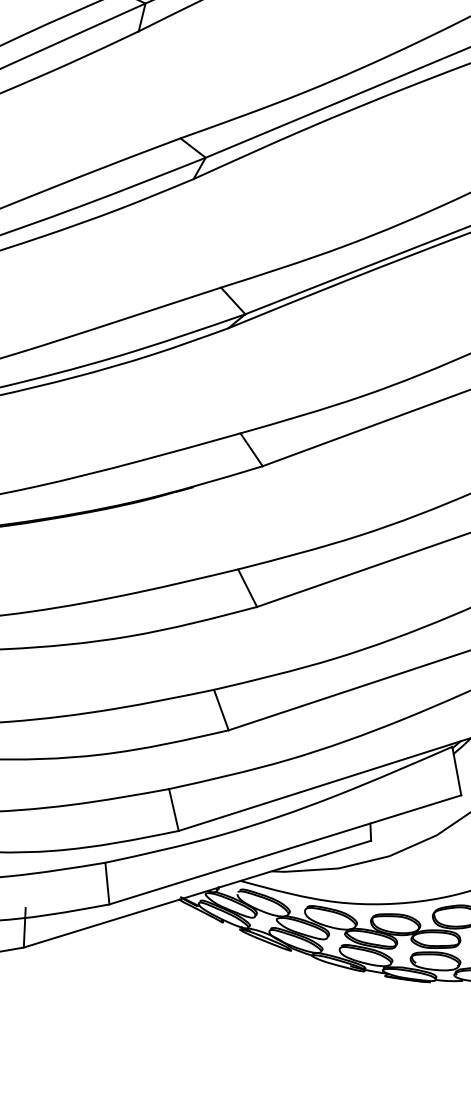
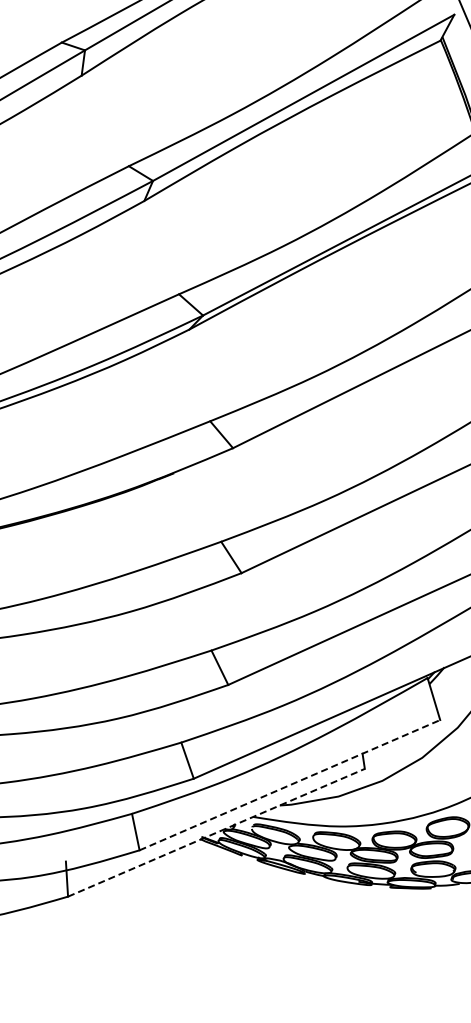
line: (284, 850) -> (289, 785), solid -> dashed
line: (197, 893) -> (216, 832), solid -> dashed

